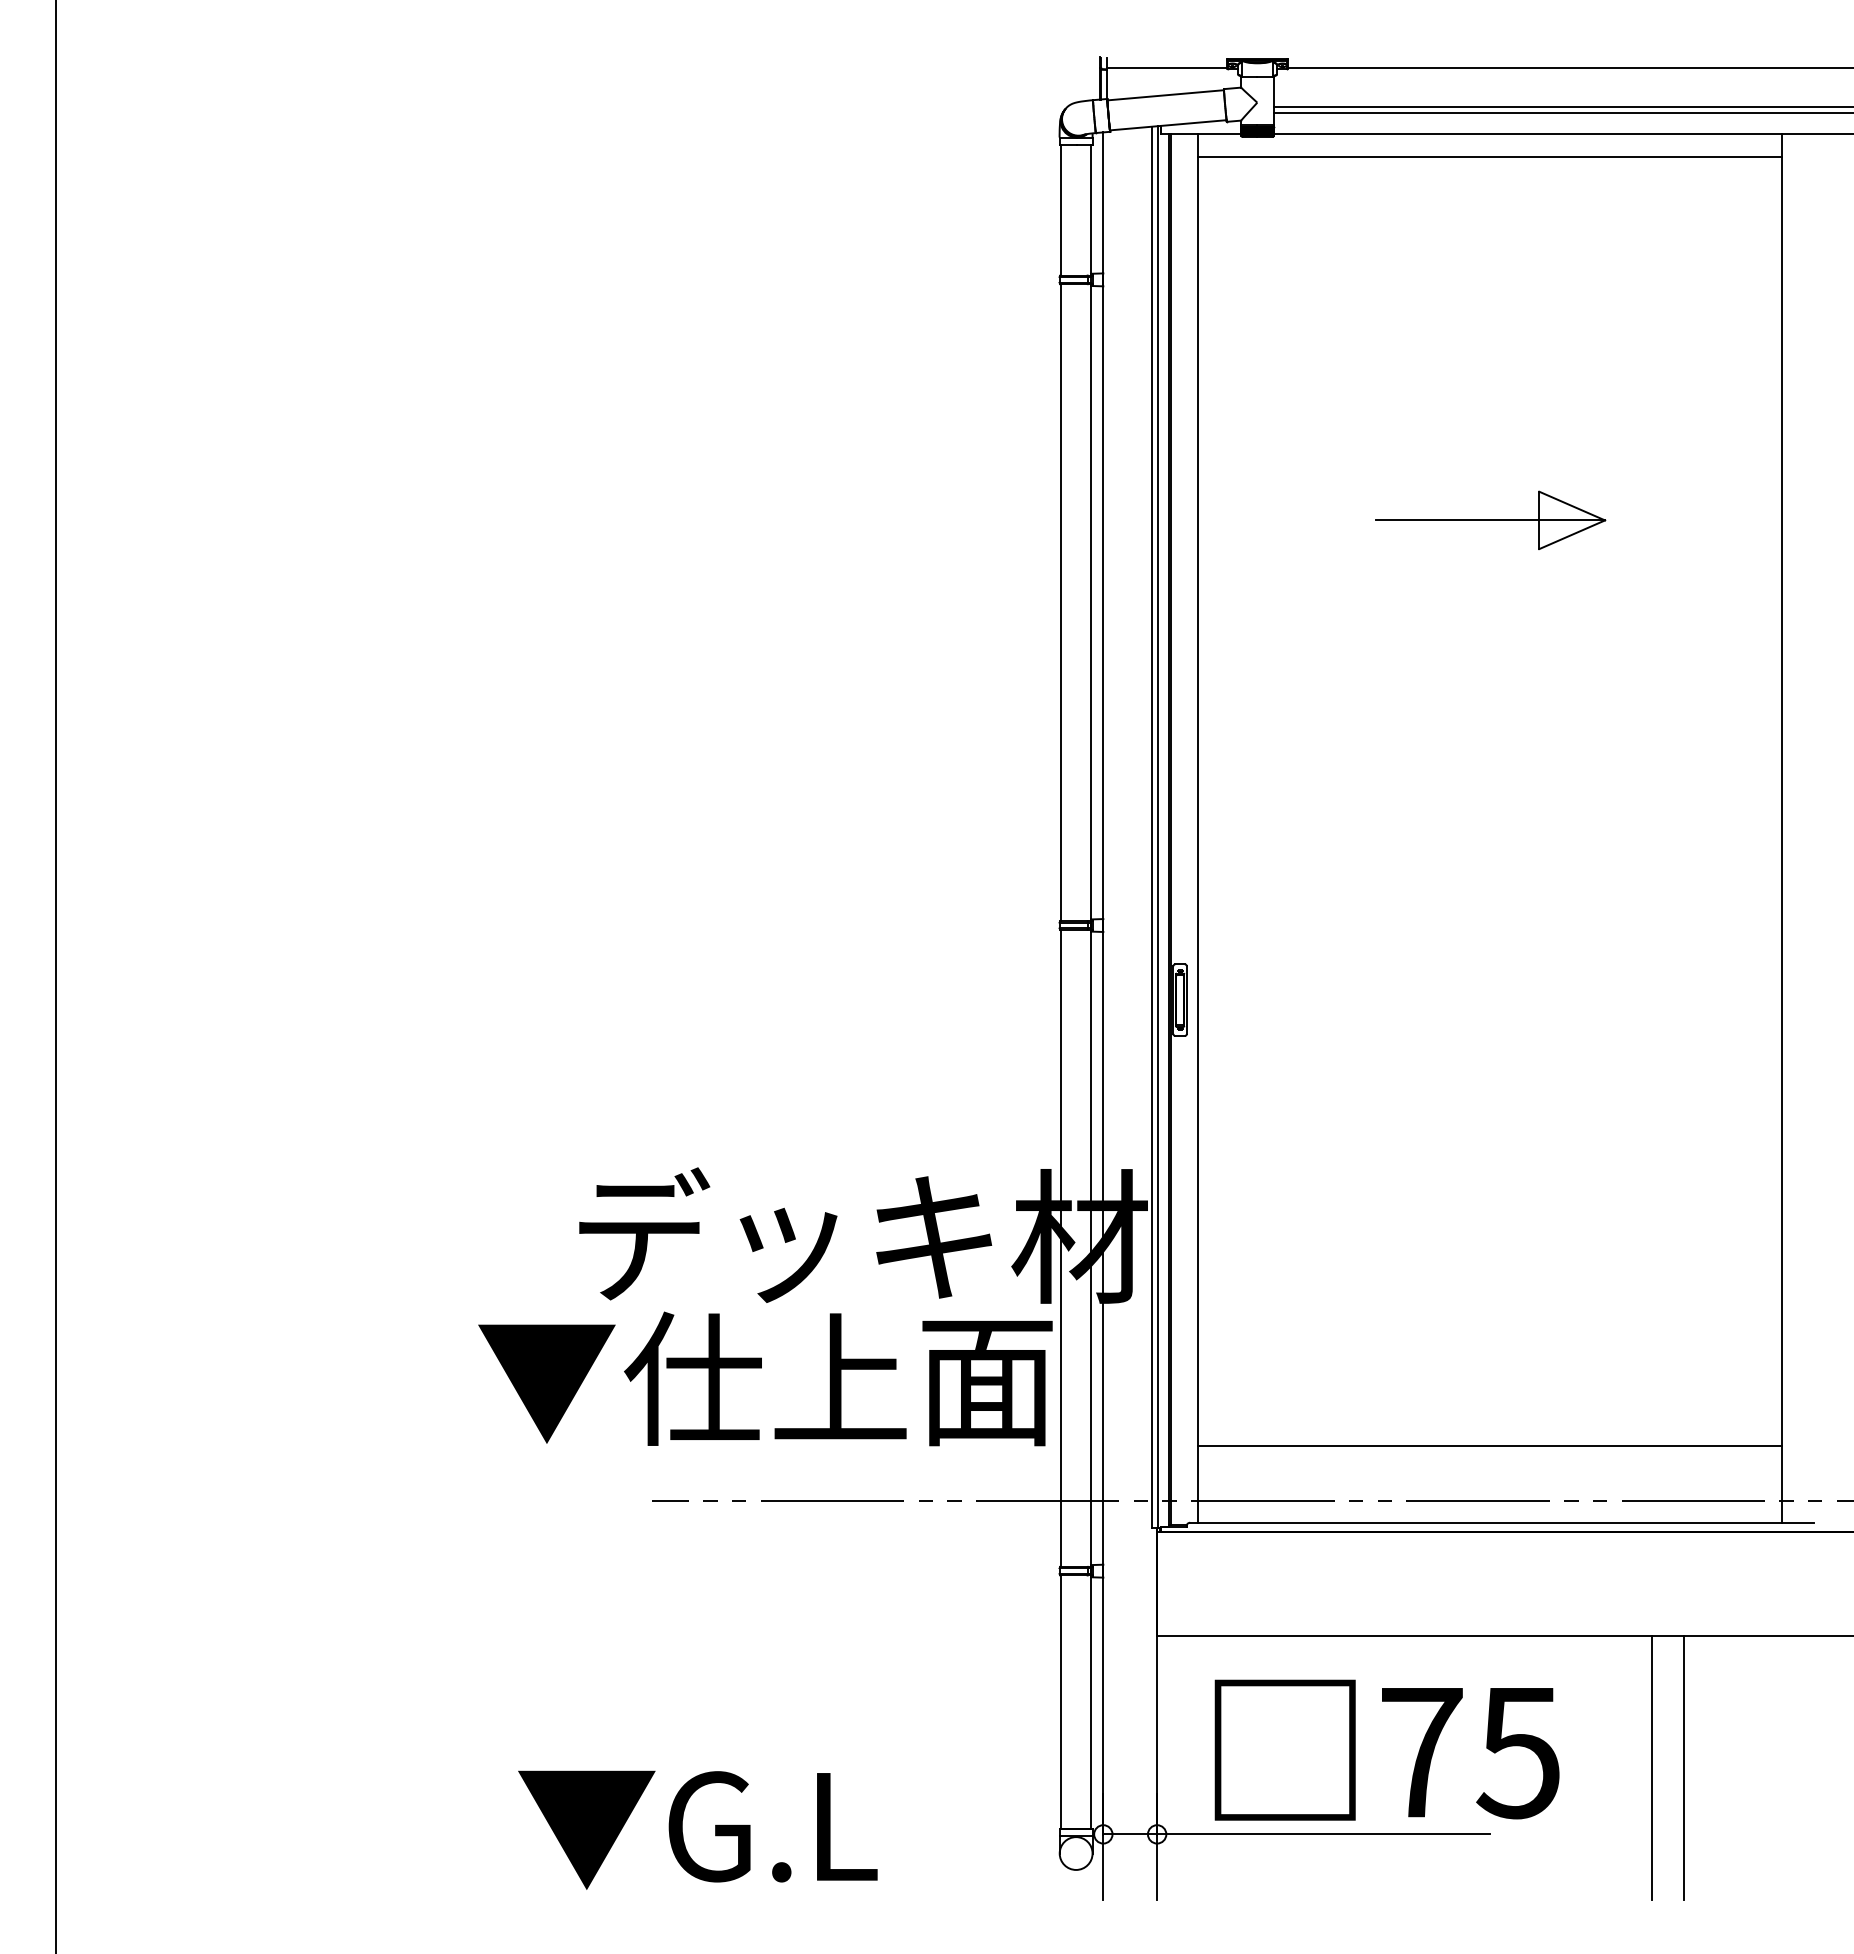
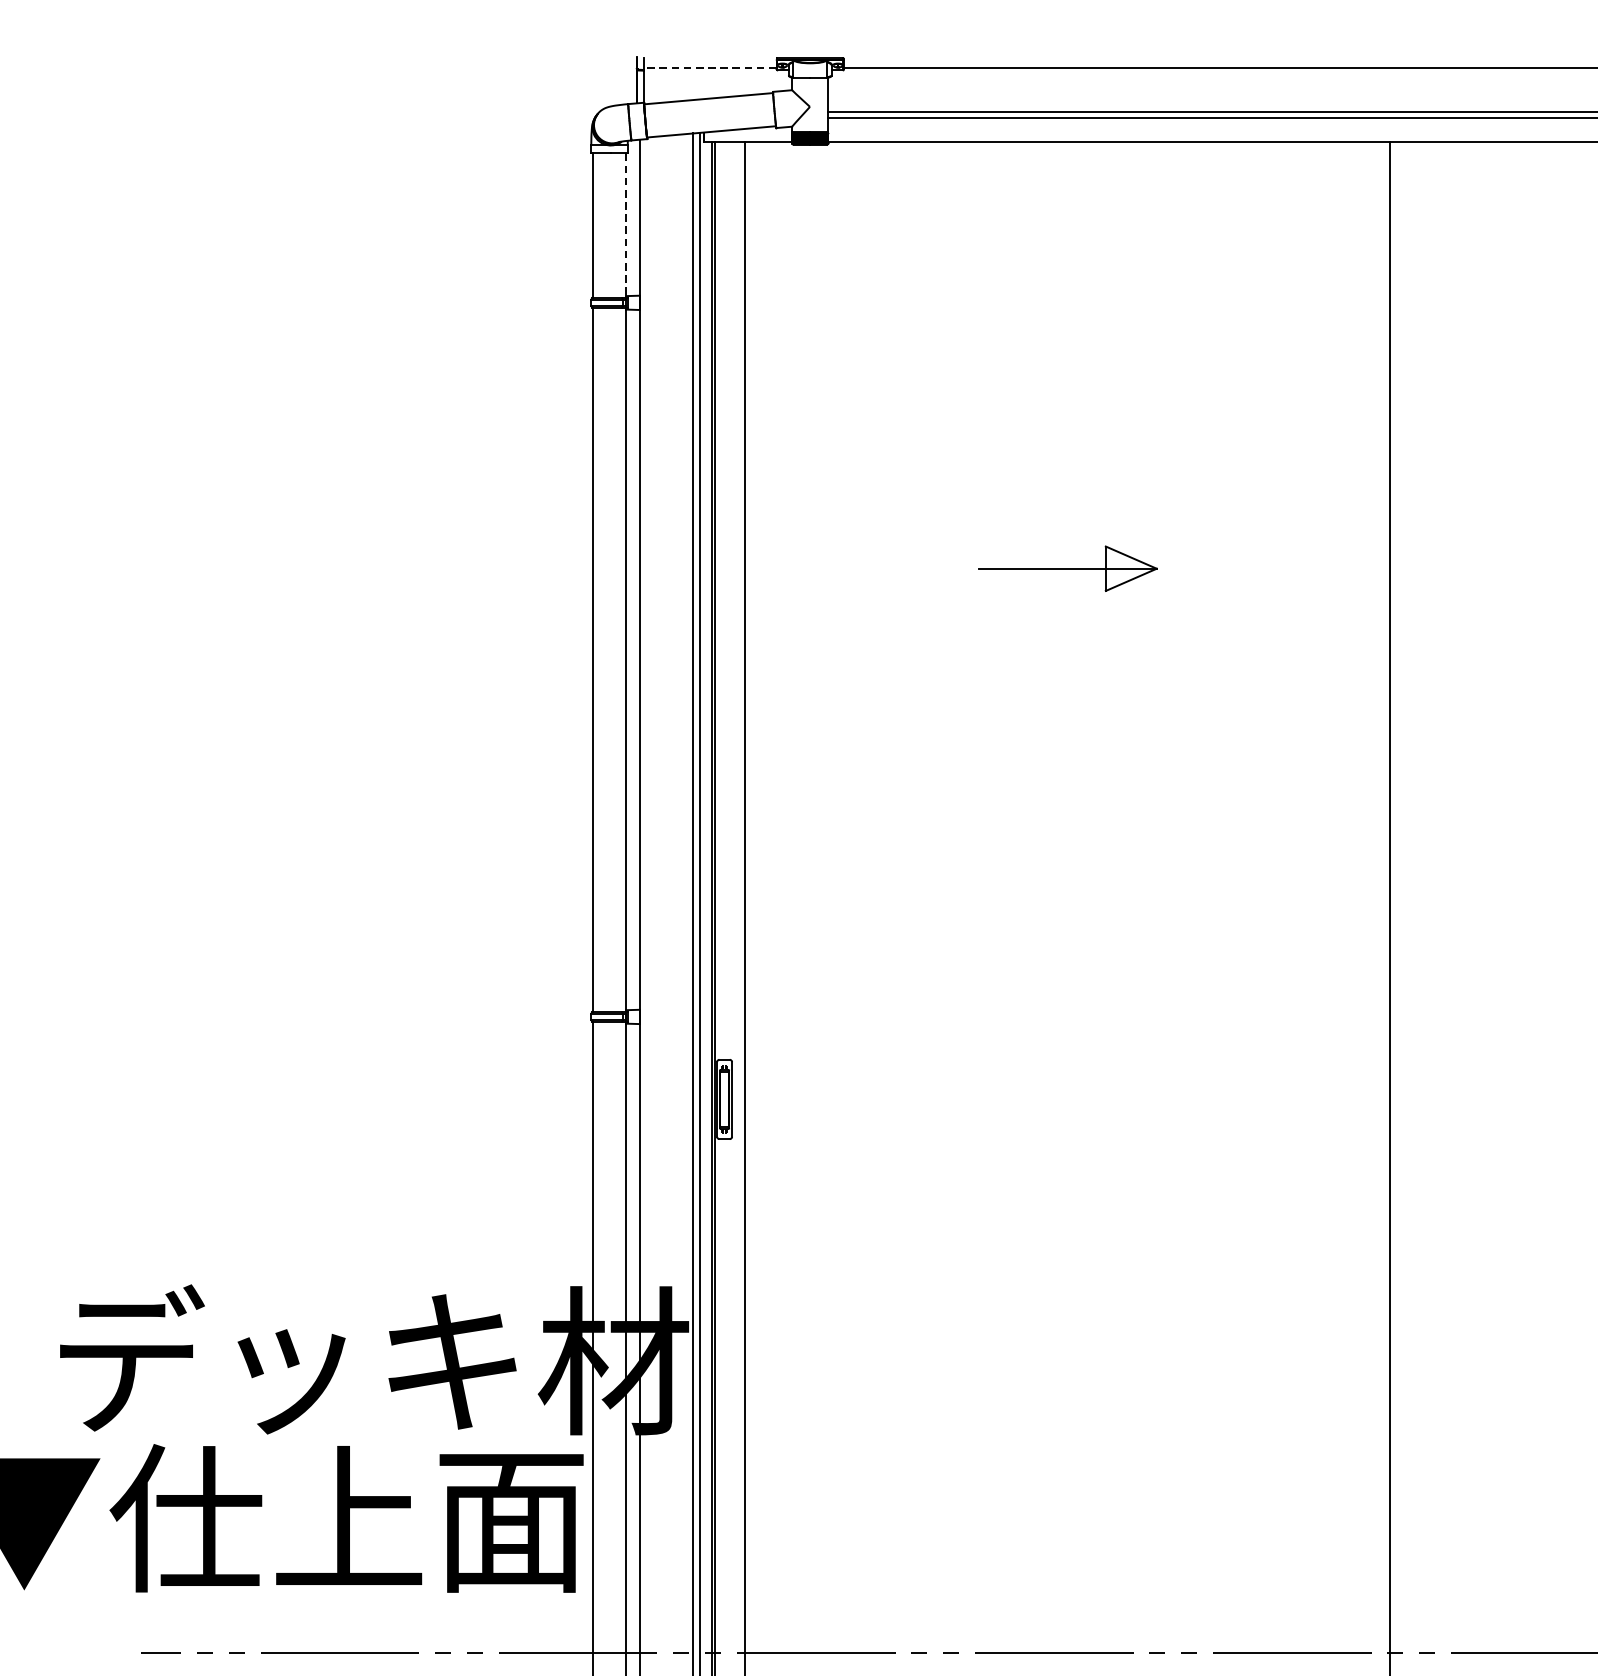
line: (1166, 67) -> (709, 67), solid -> dashed
line: (1490, 157) -> (1067, 167), removed
line: (1091, 210) -> (626, 226), solid -> dashed
part: (1490, 519) -> (1067, 567), size x0.7
line: (1490, 1446) -> (1067, 1593), removed

